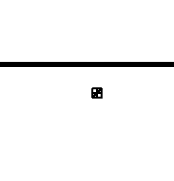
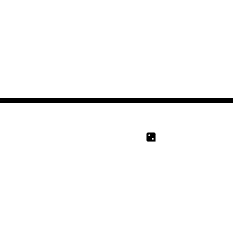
part: (96, 92) -> (150, 136), size x0.6

